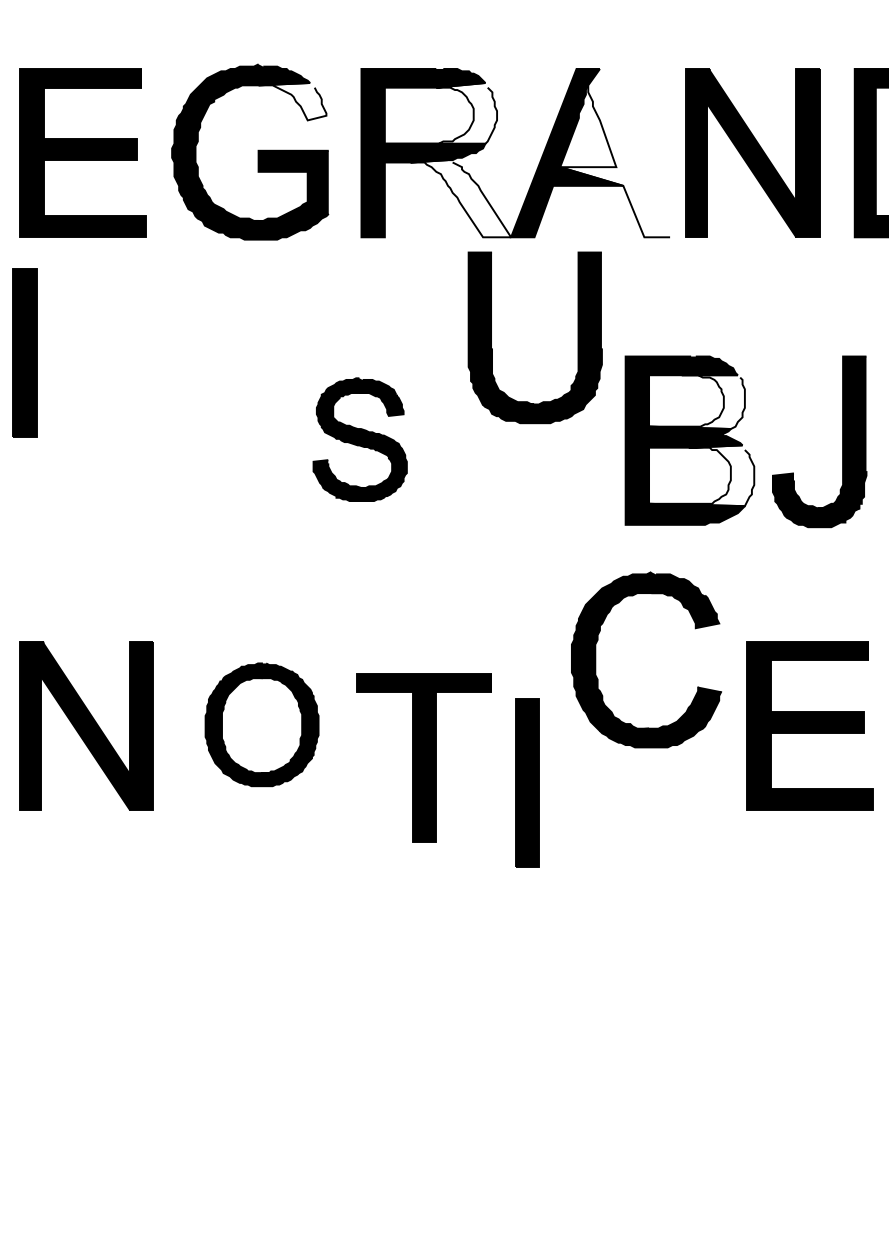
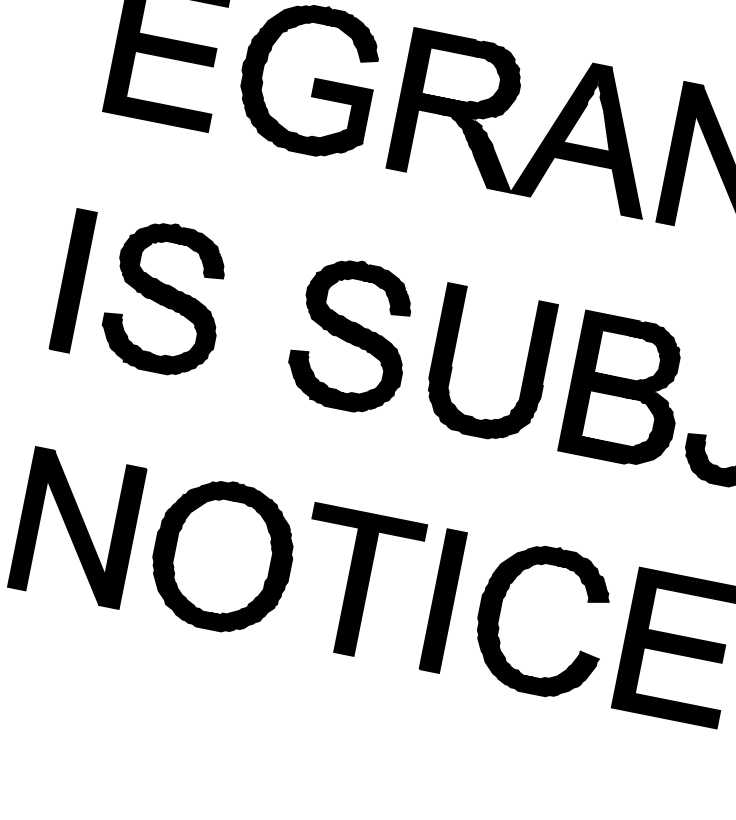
fill: (292, 101) -> (351, 43), added
fill: (440, 113) -> (472, 78), added
fill: (615, 152) -> (611, 139), added
fill: (460, 198) -> (475, 151), added
part: (491, 337) -> (453, 357), moved
part: (24, 352) -> (72, 280), moved
fill: (696, 402) -> (637, 360), added
part: (135, 439) -> (165, 298), added
part: (359, 439) -> (351, 335), size x1.43
fill: (701, 475) -> (629, 422), added
part: (596, 659) -> (500, 611), moved
part: (261, 724) -> (222, 555), size x1.43
part: (423, 757) -> (356, 583), moved
part: (527, 782) -> (443, 600), moved

